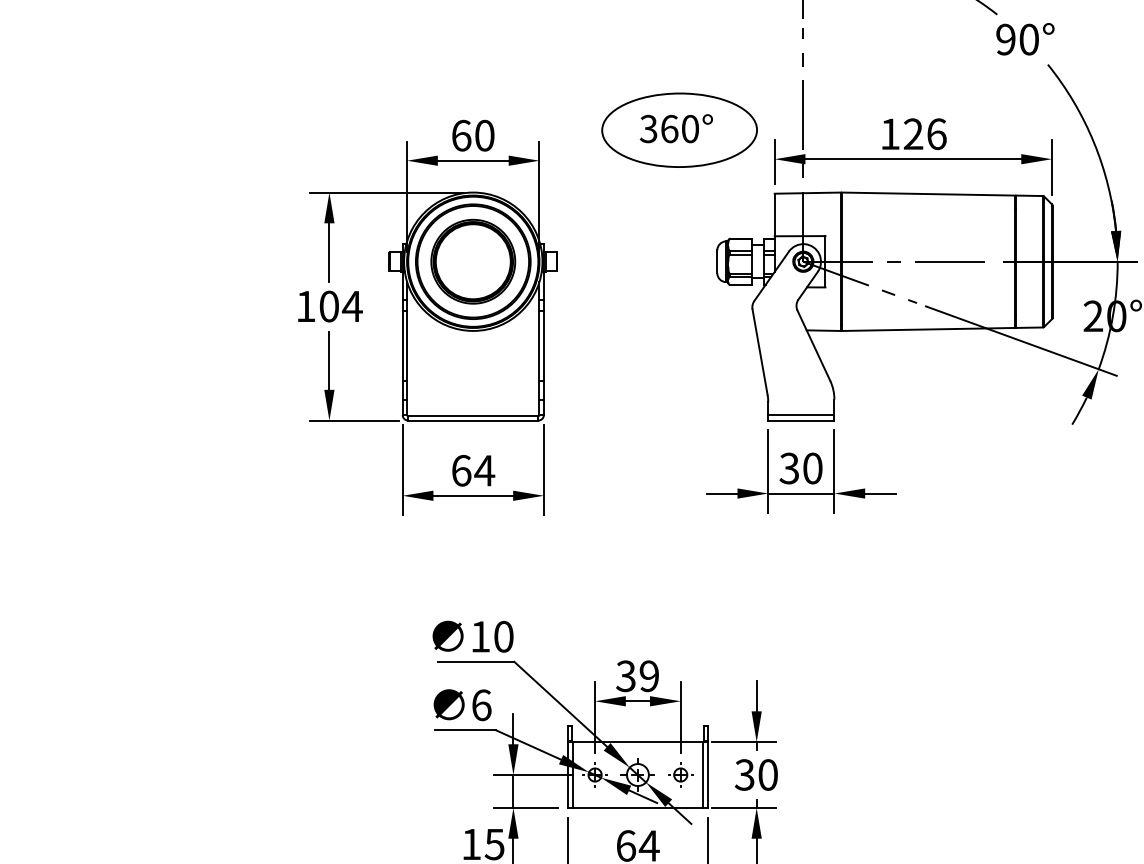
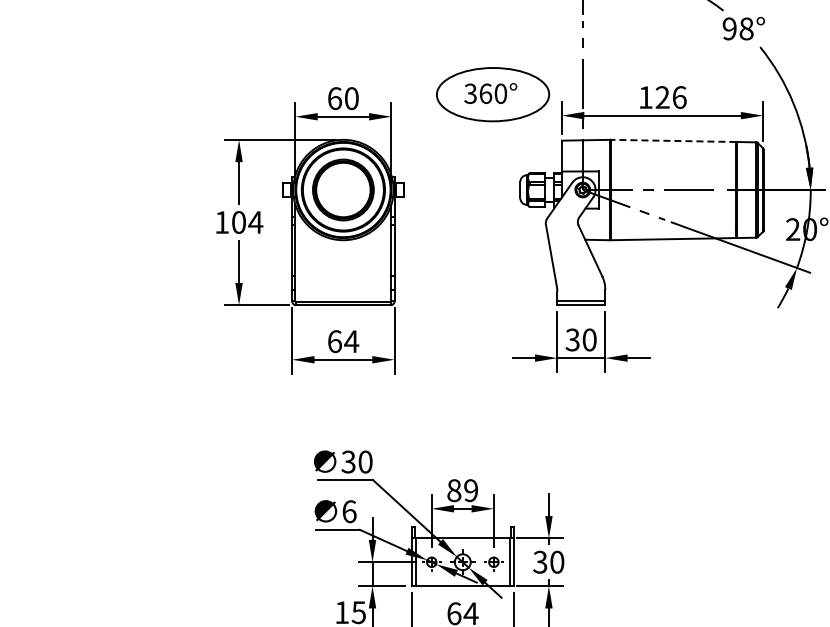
text: (1029, 40) -> (746, 29), 90° -> 98°
line: (928, 193) -> (673, 140), solid -> dashed
text: (480, 636) -> (348, 461), 10 -> 30
text: (626, 676) -> (454, 490), 39 -> 89

